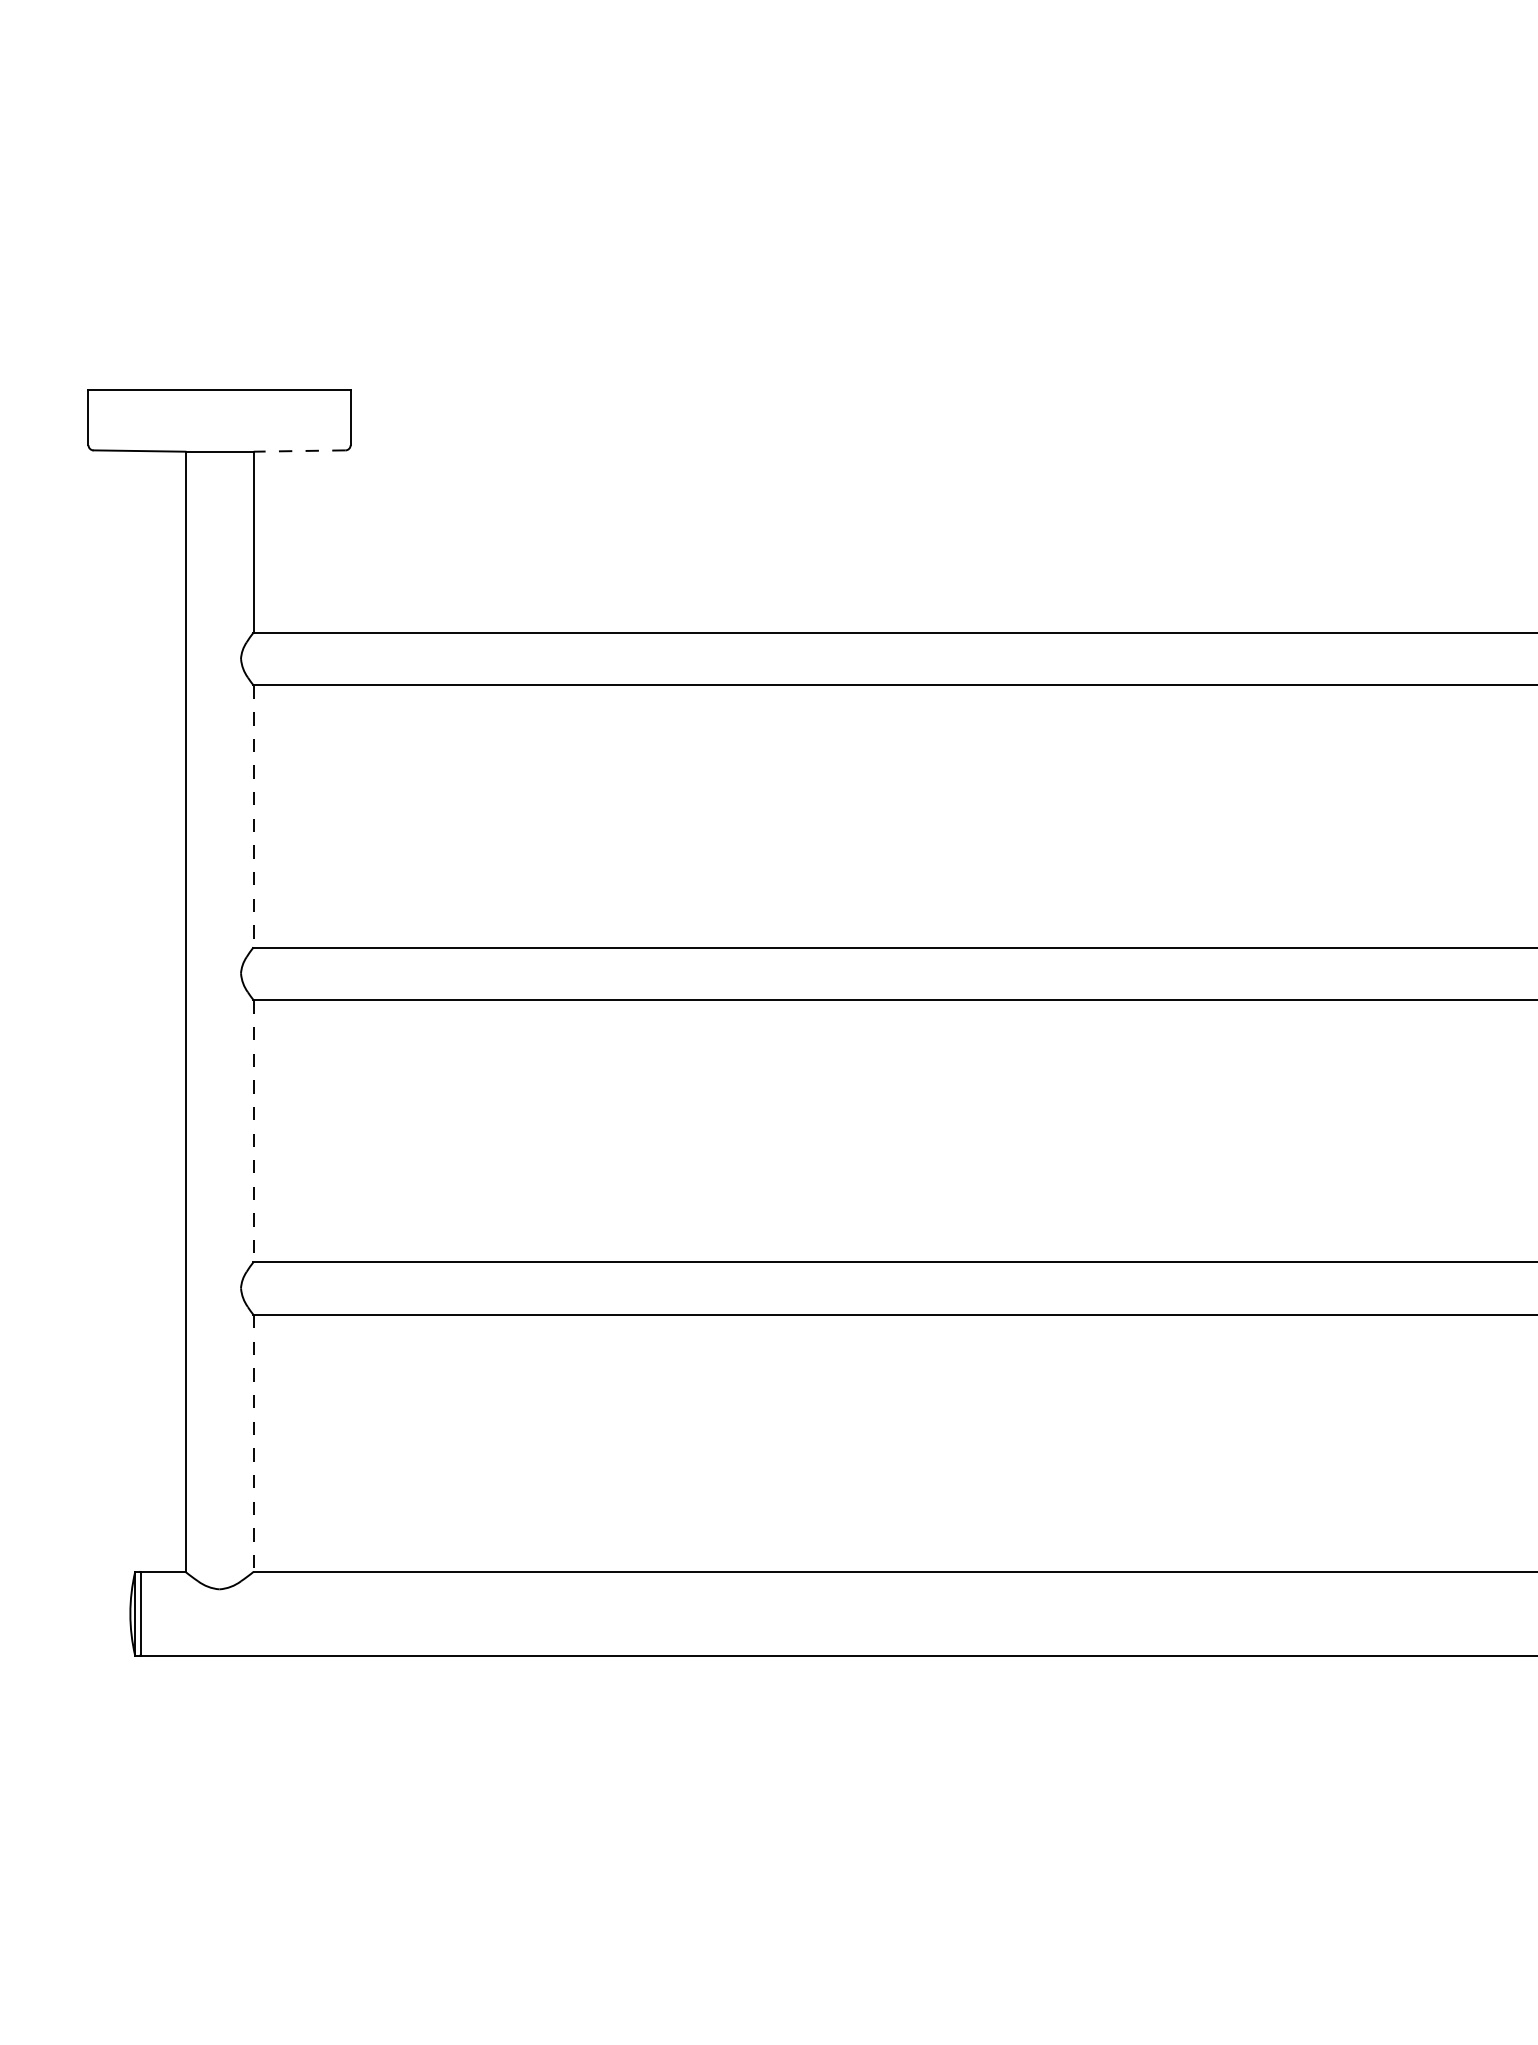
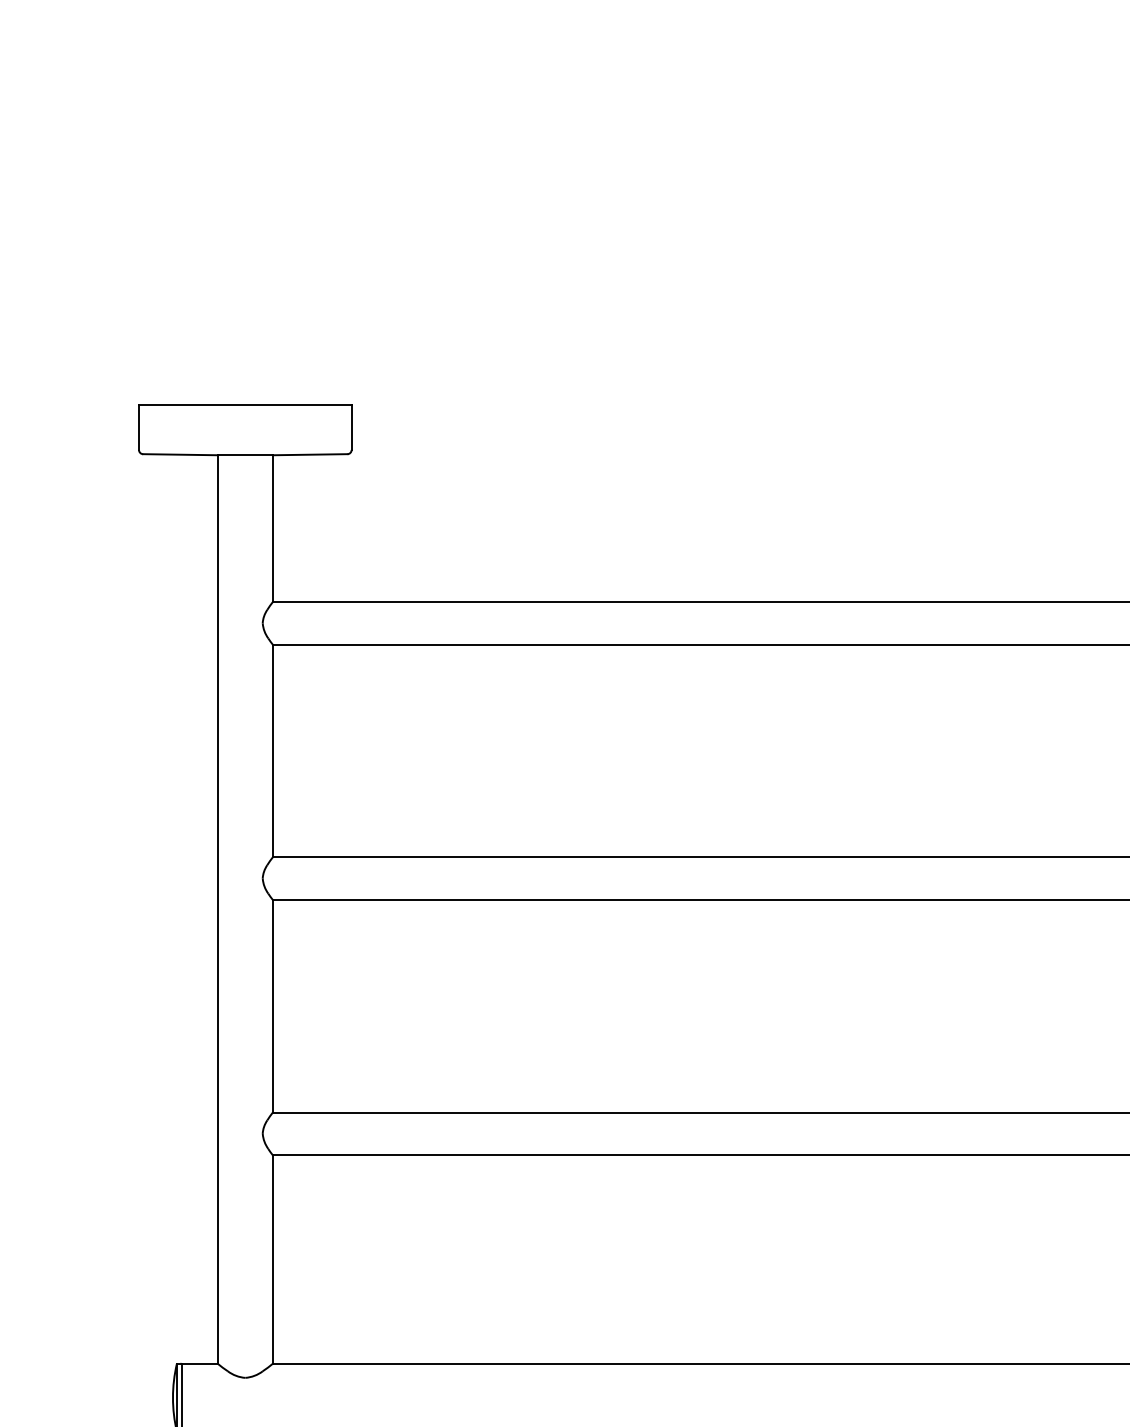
line: (299, 451) -> (310, 455), dashed -> solid
line: (253, 816) -> (272, 751), dashed -> solid
line: (253, 1131) -> (272, 1006), dashed -> solid
line: (253, 1443) -> (272, 1259), dashed -> solid

